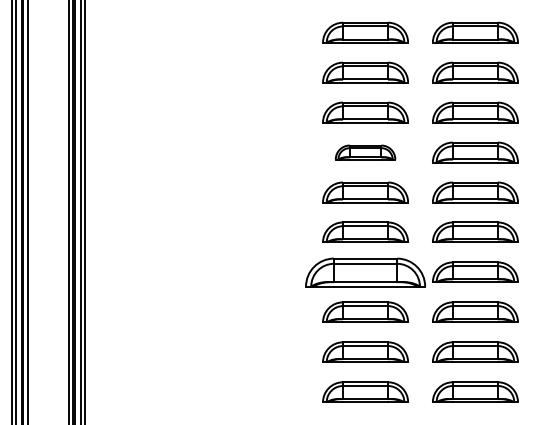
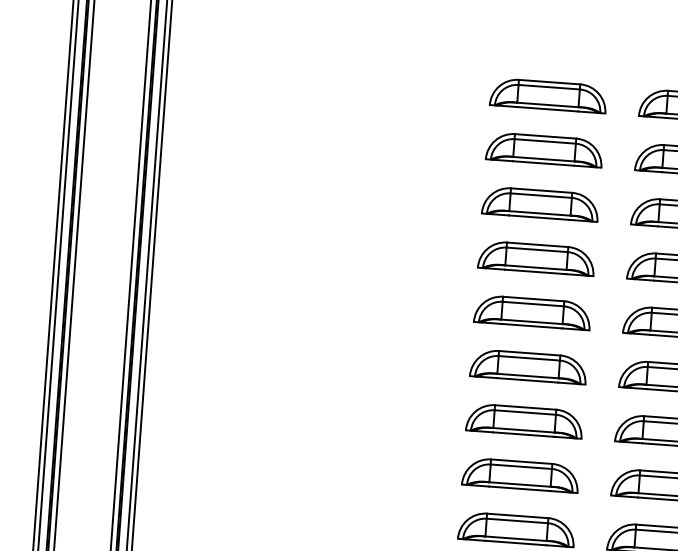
part: (365, 152) -> (536, 258), size x1.43
part: (365, 271) -> (524, 419), size x0.71

